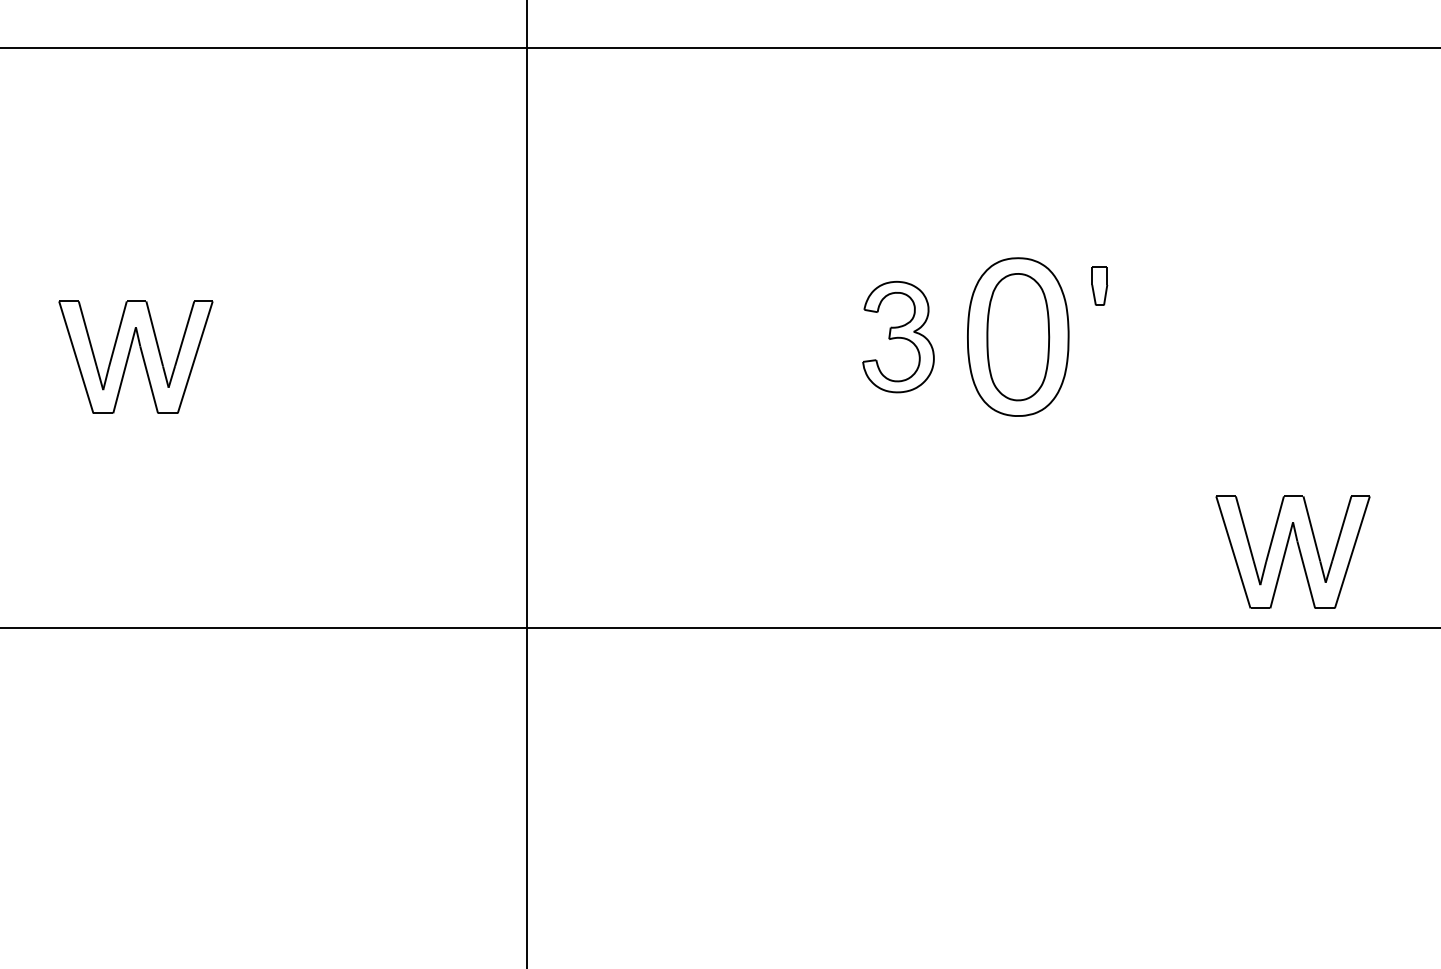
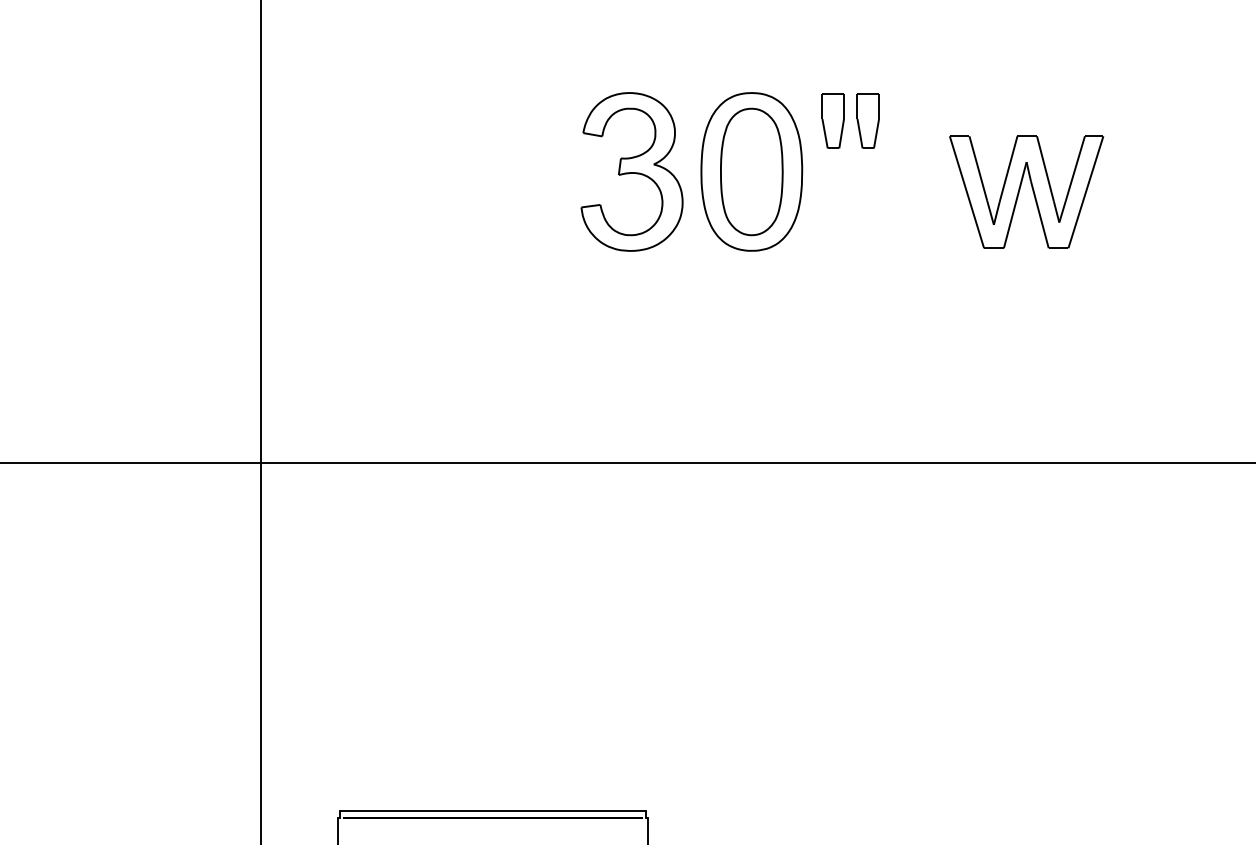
part: (1099, 286) -> (833, 121), size x1.43
part: (1134, 286) -> (868, 121), added
part: (898, 336) -> (632, 171), size x1.43
part: (1292, 551) -> (1026, 191), moved

